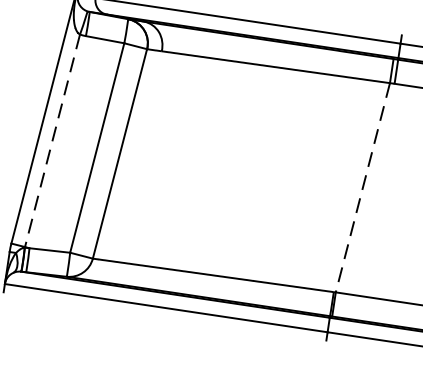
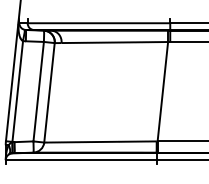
line: (51, 140) -> (17, 91), dashed -> solid
line: (362, 187) -> (162, 91), dashed -> solid

